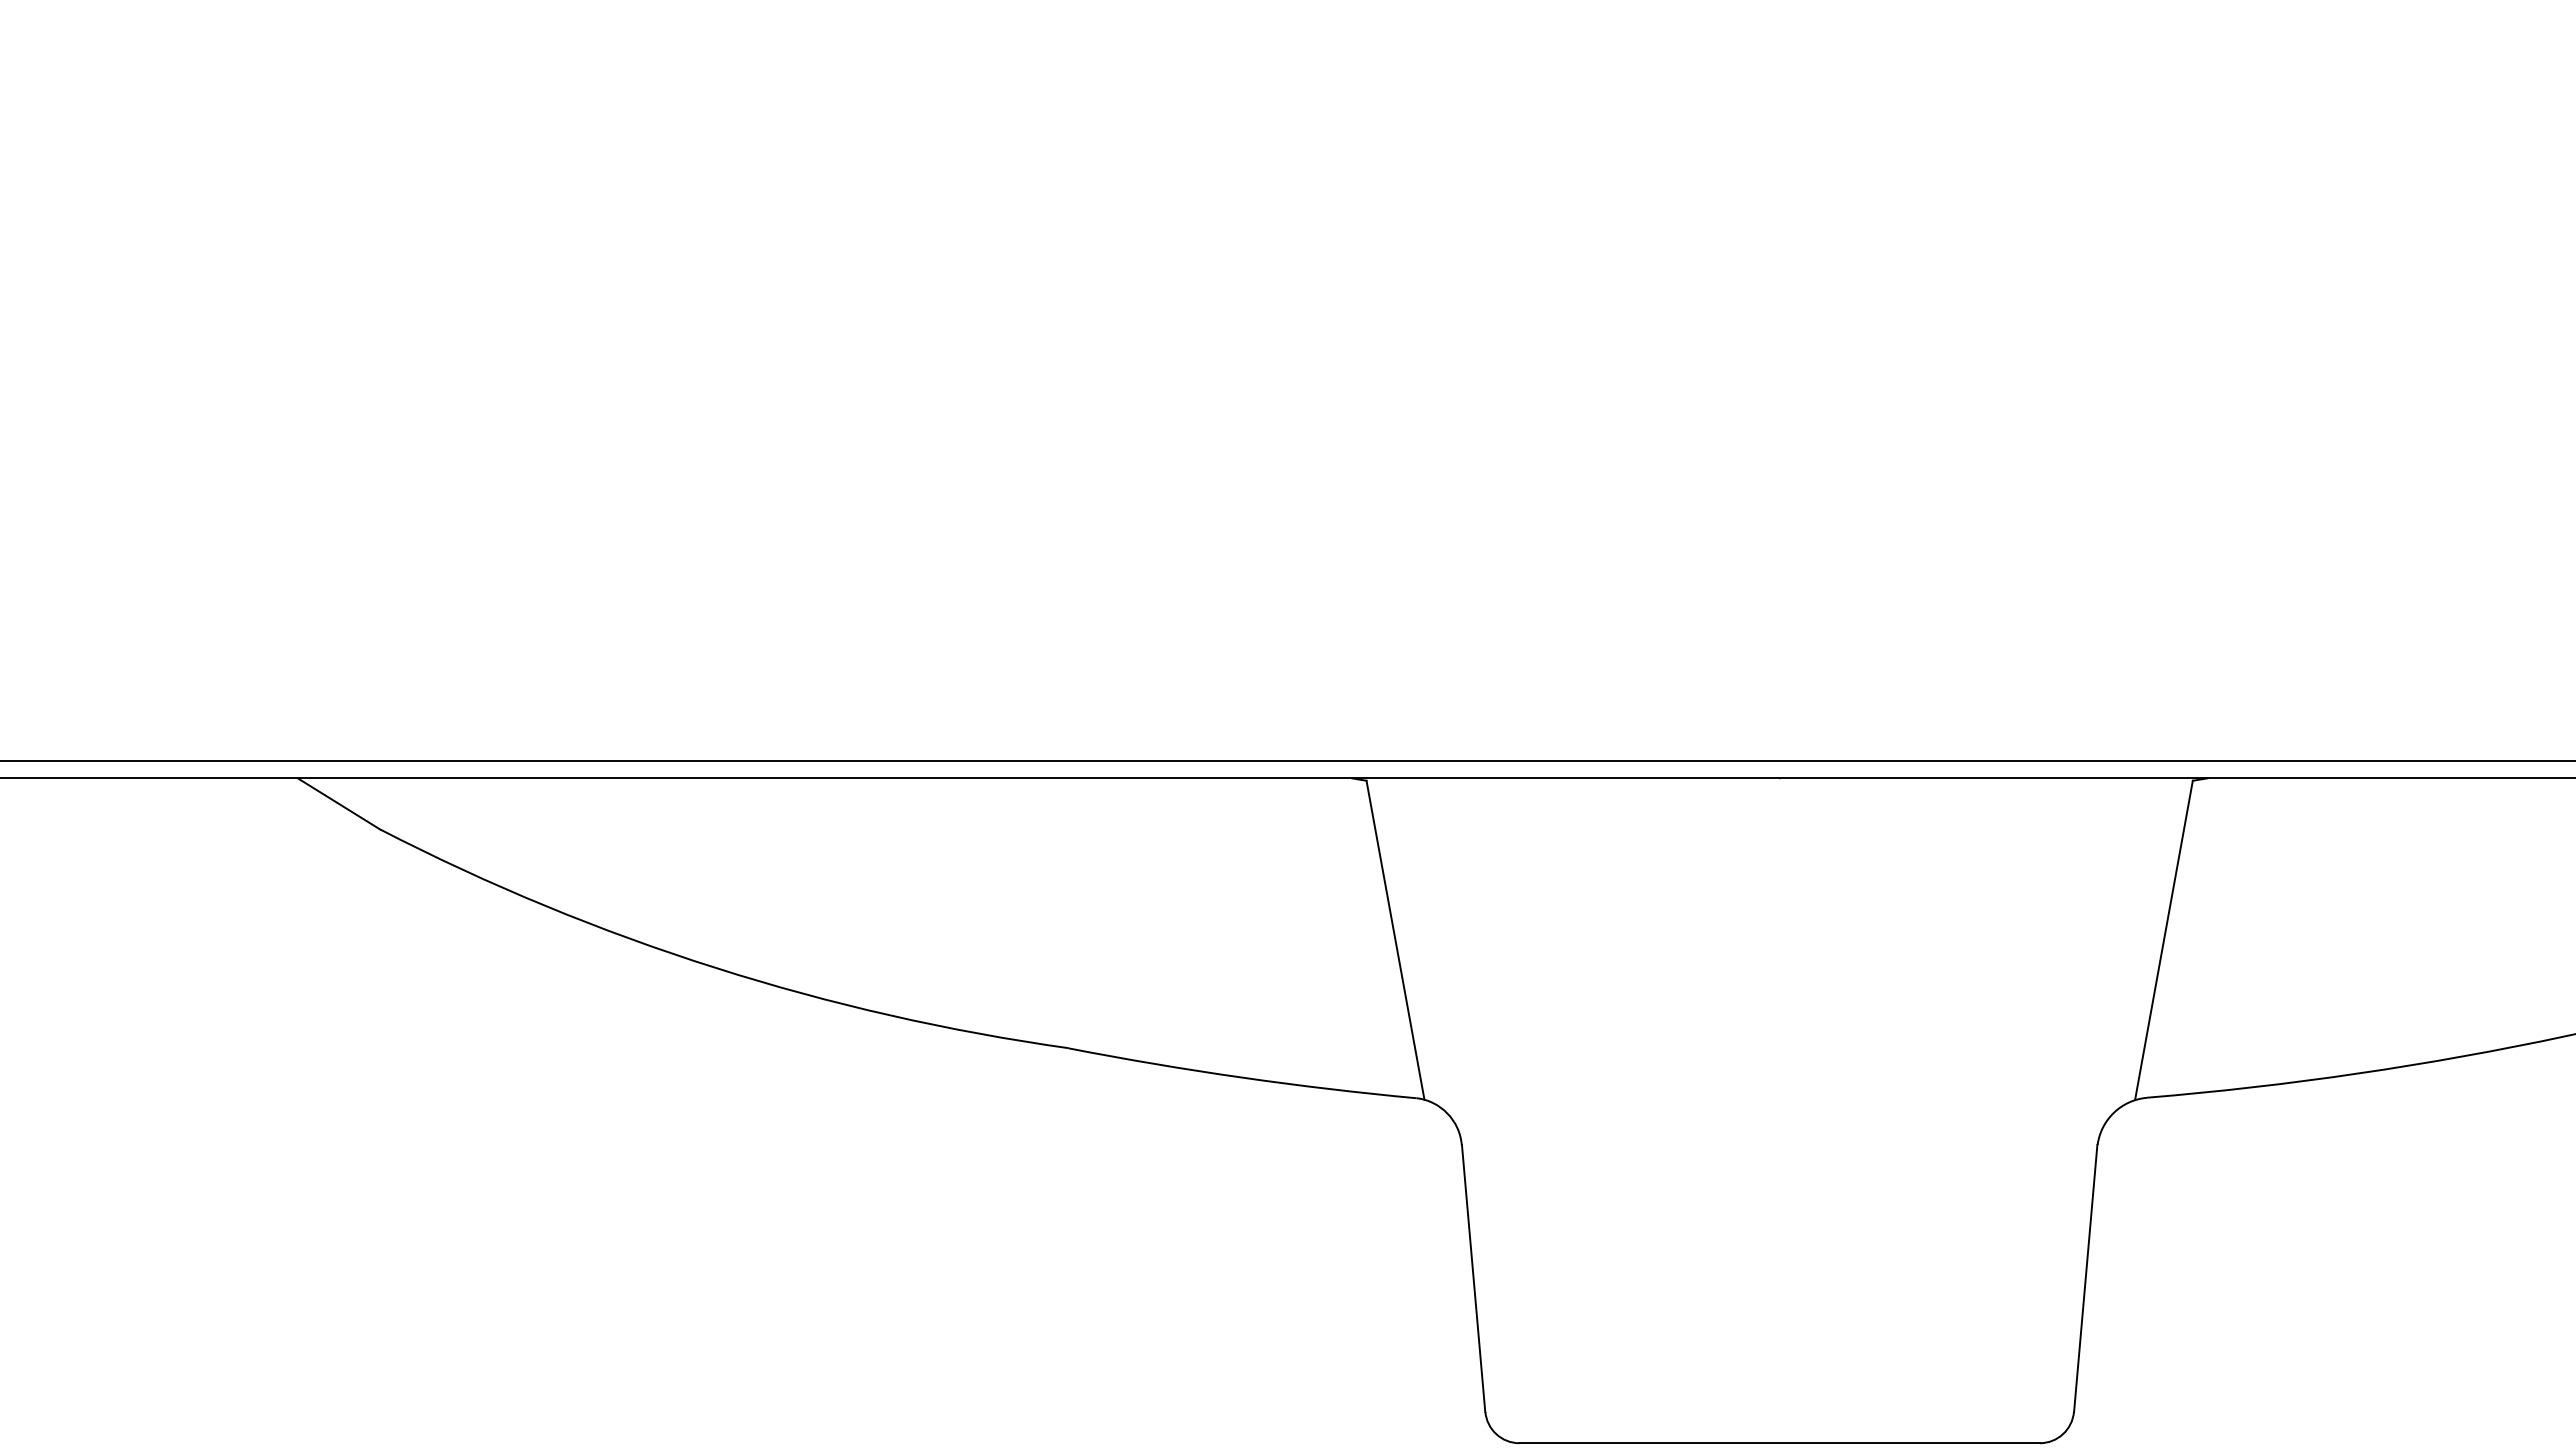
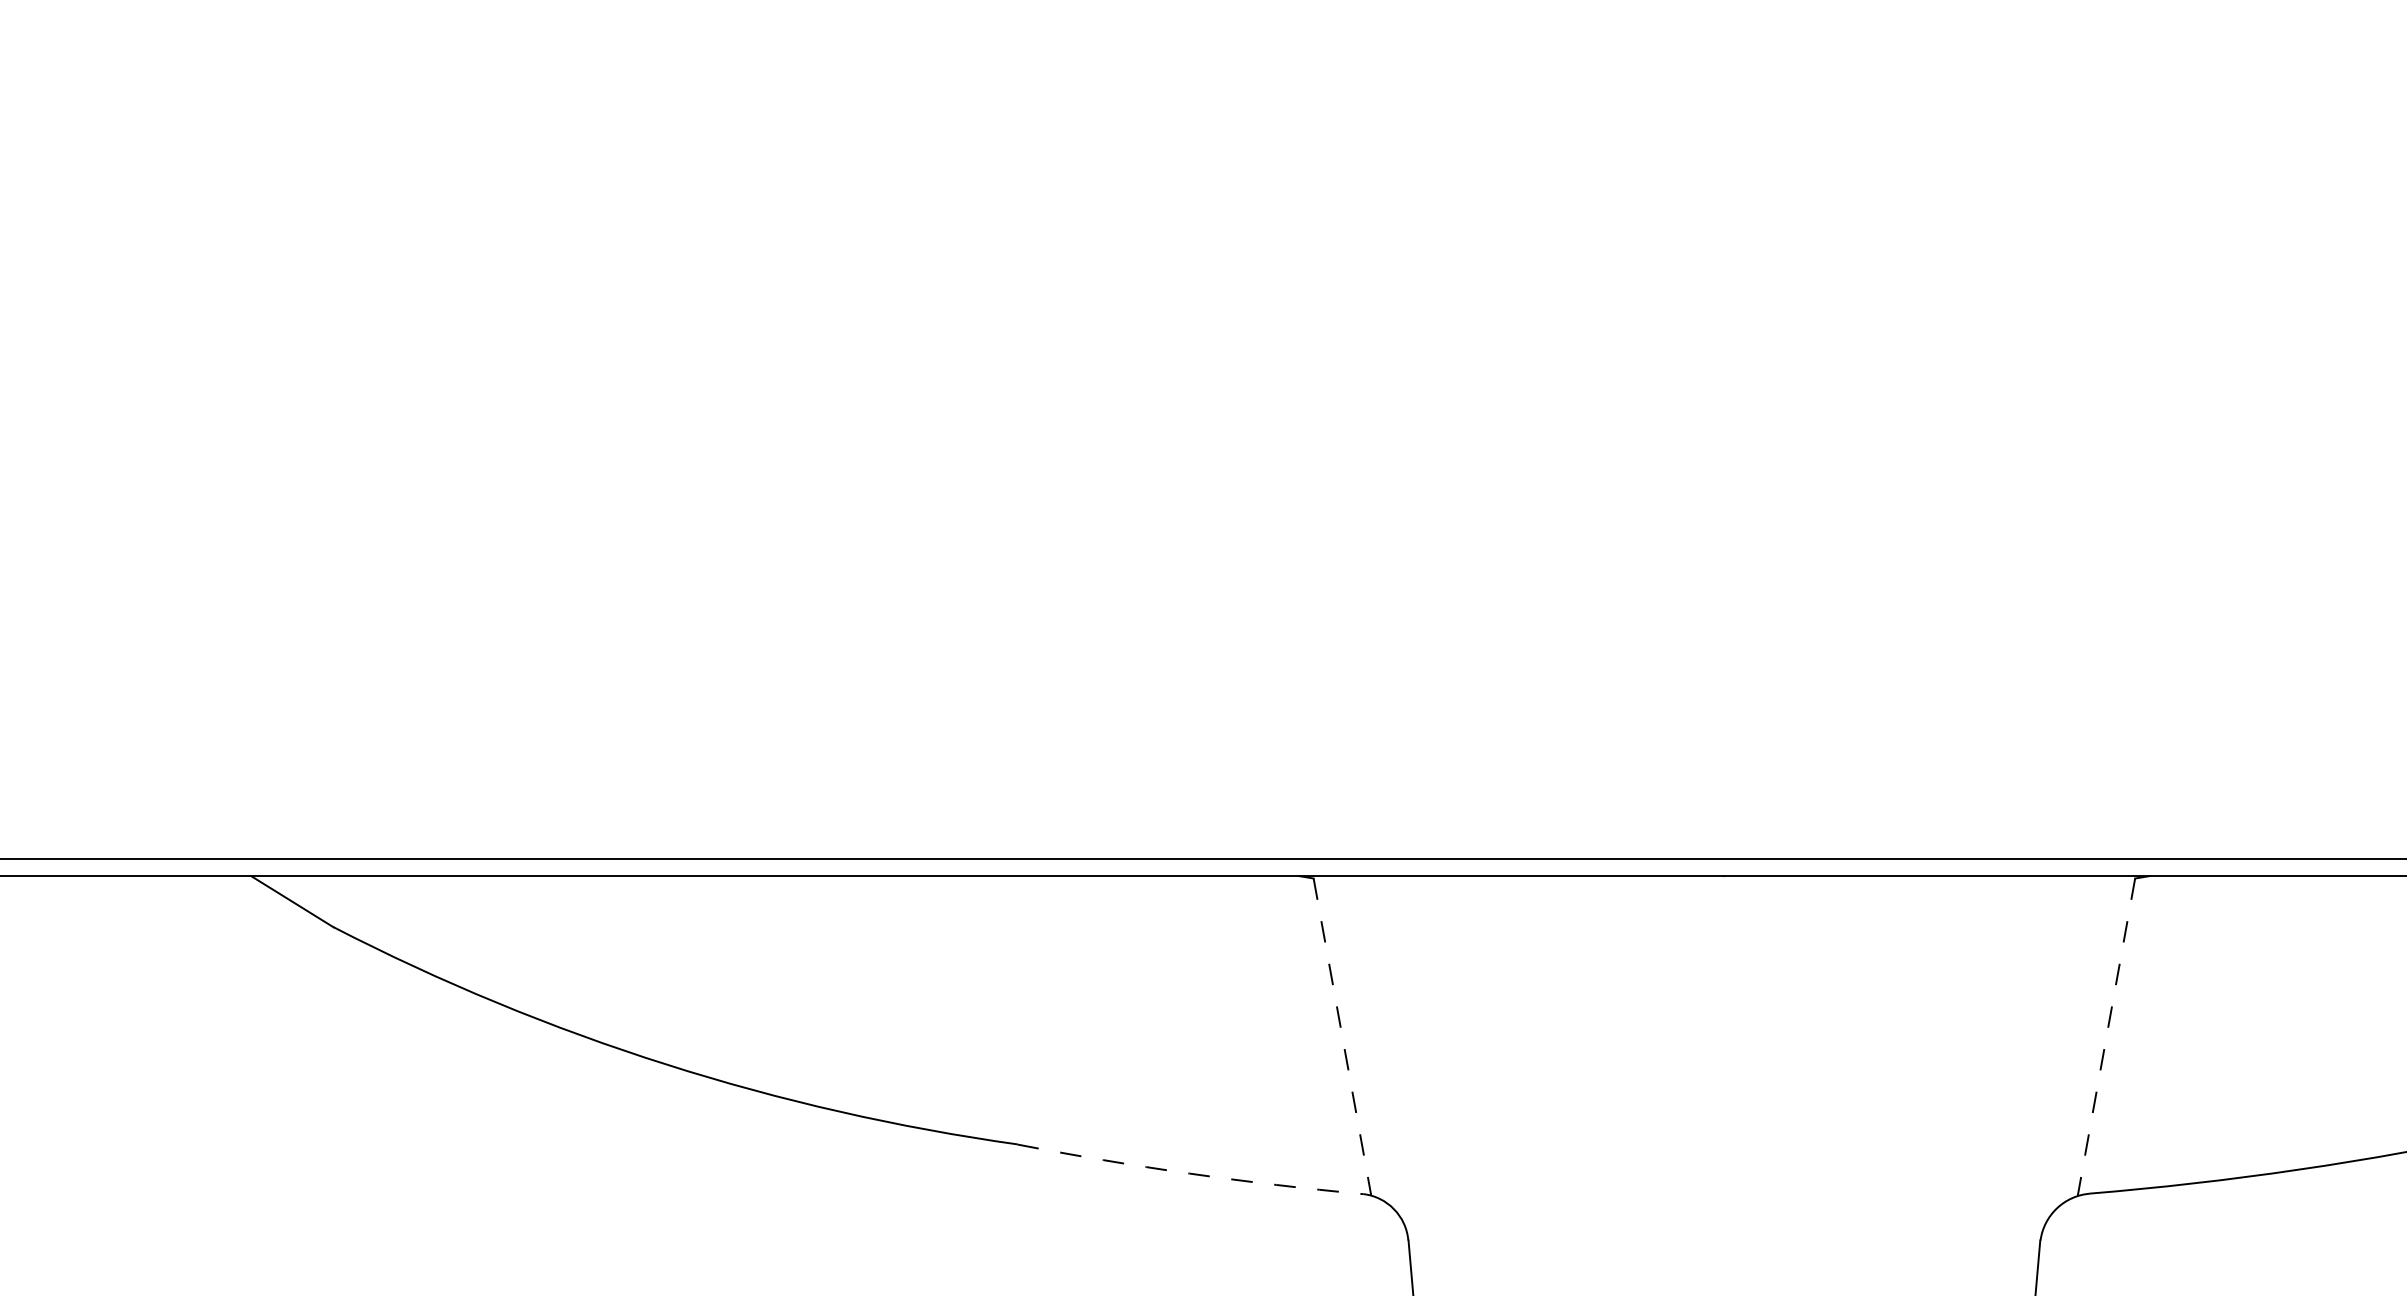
line: (1395, 940) -> (1342, 1037), solid -> dashed
line: (2163, 940) -> (2106, 1037), solid -> dashed
arc: (1241, 1077) -> (1189, 1173), solid -> dashed

